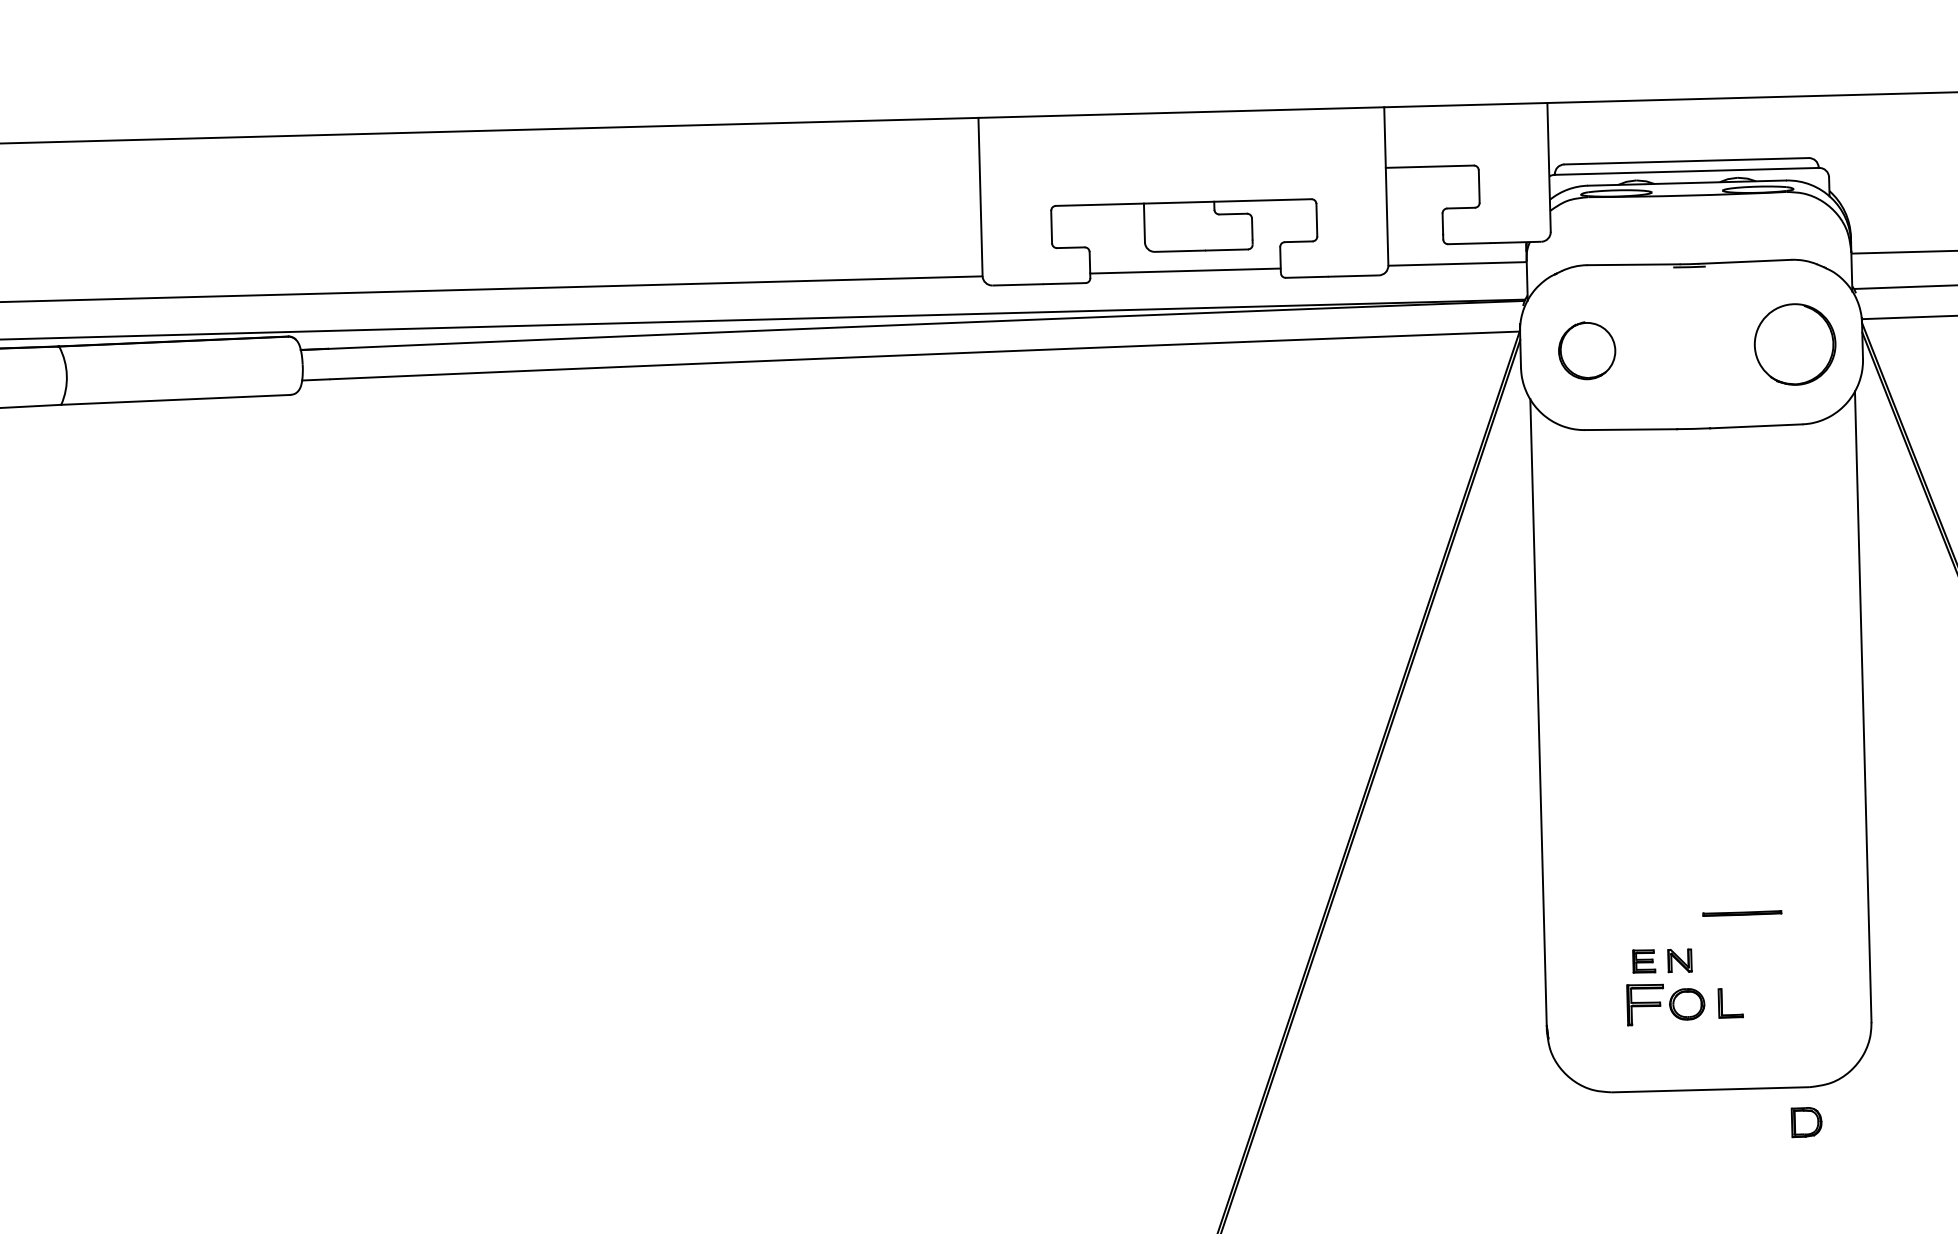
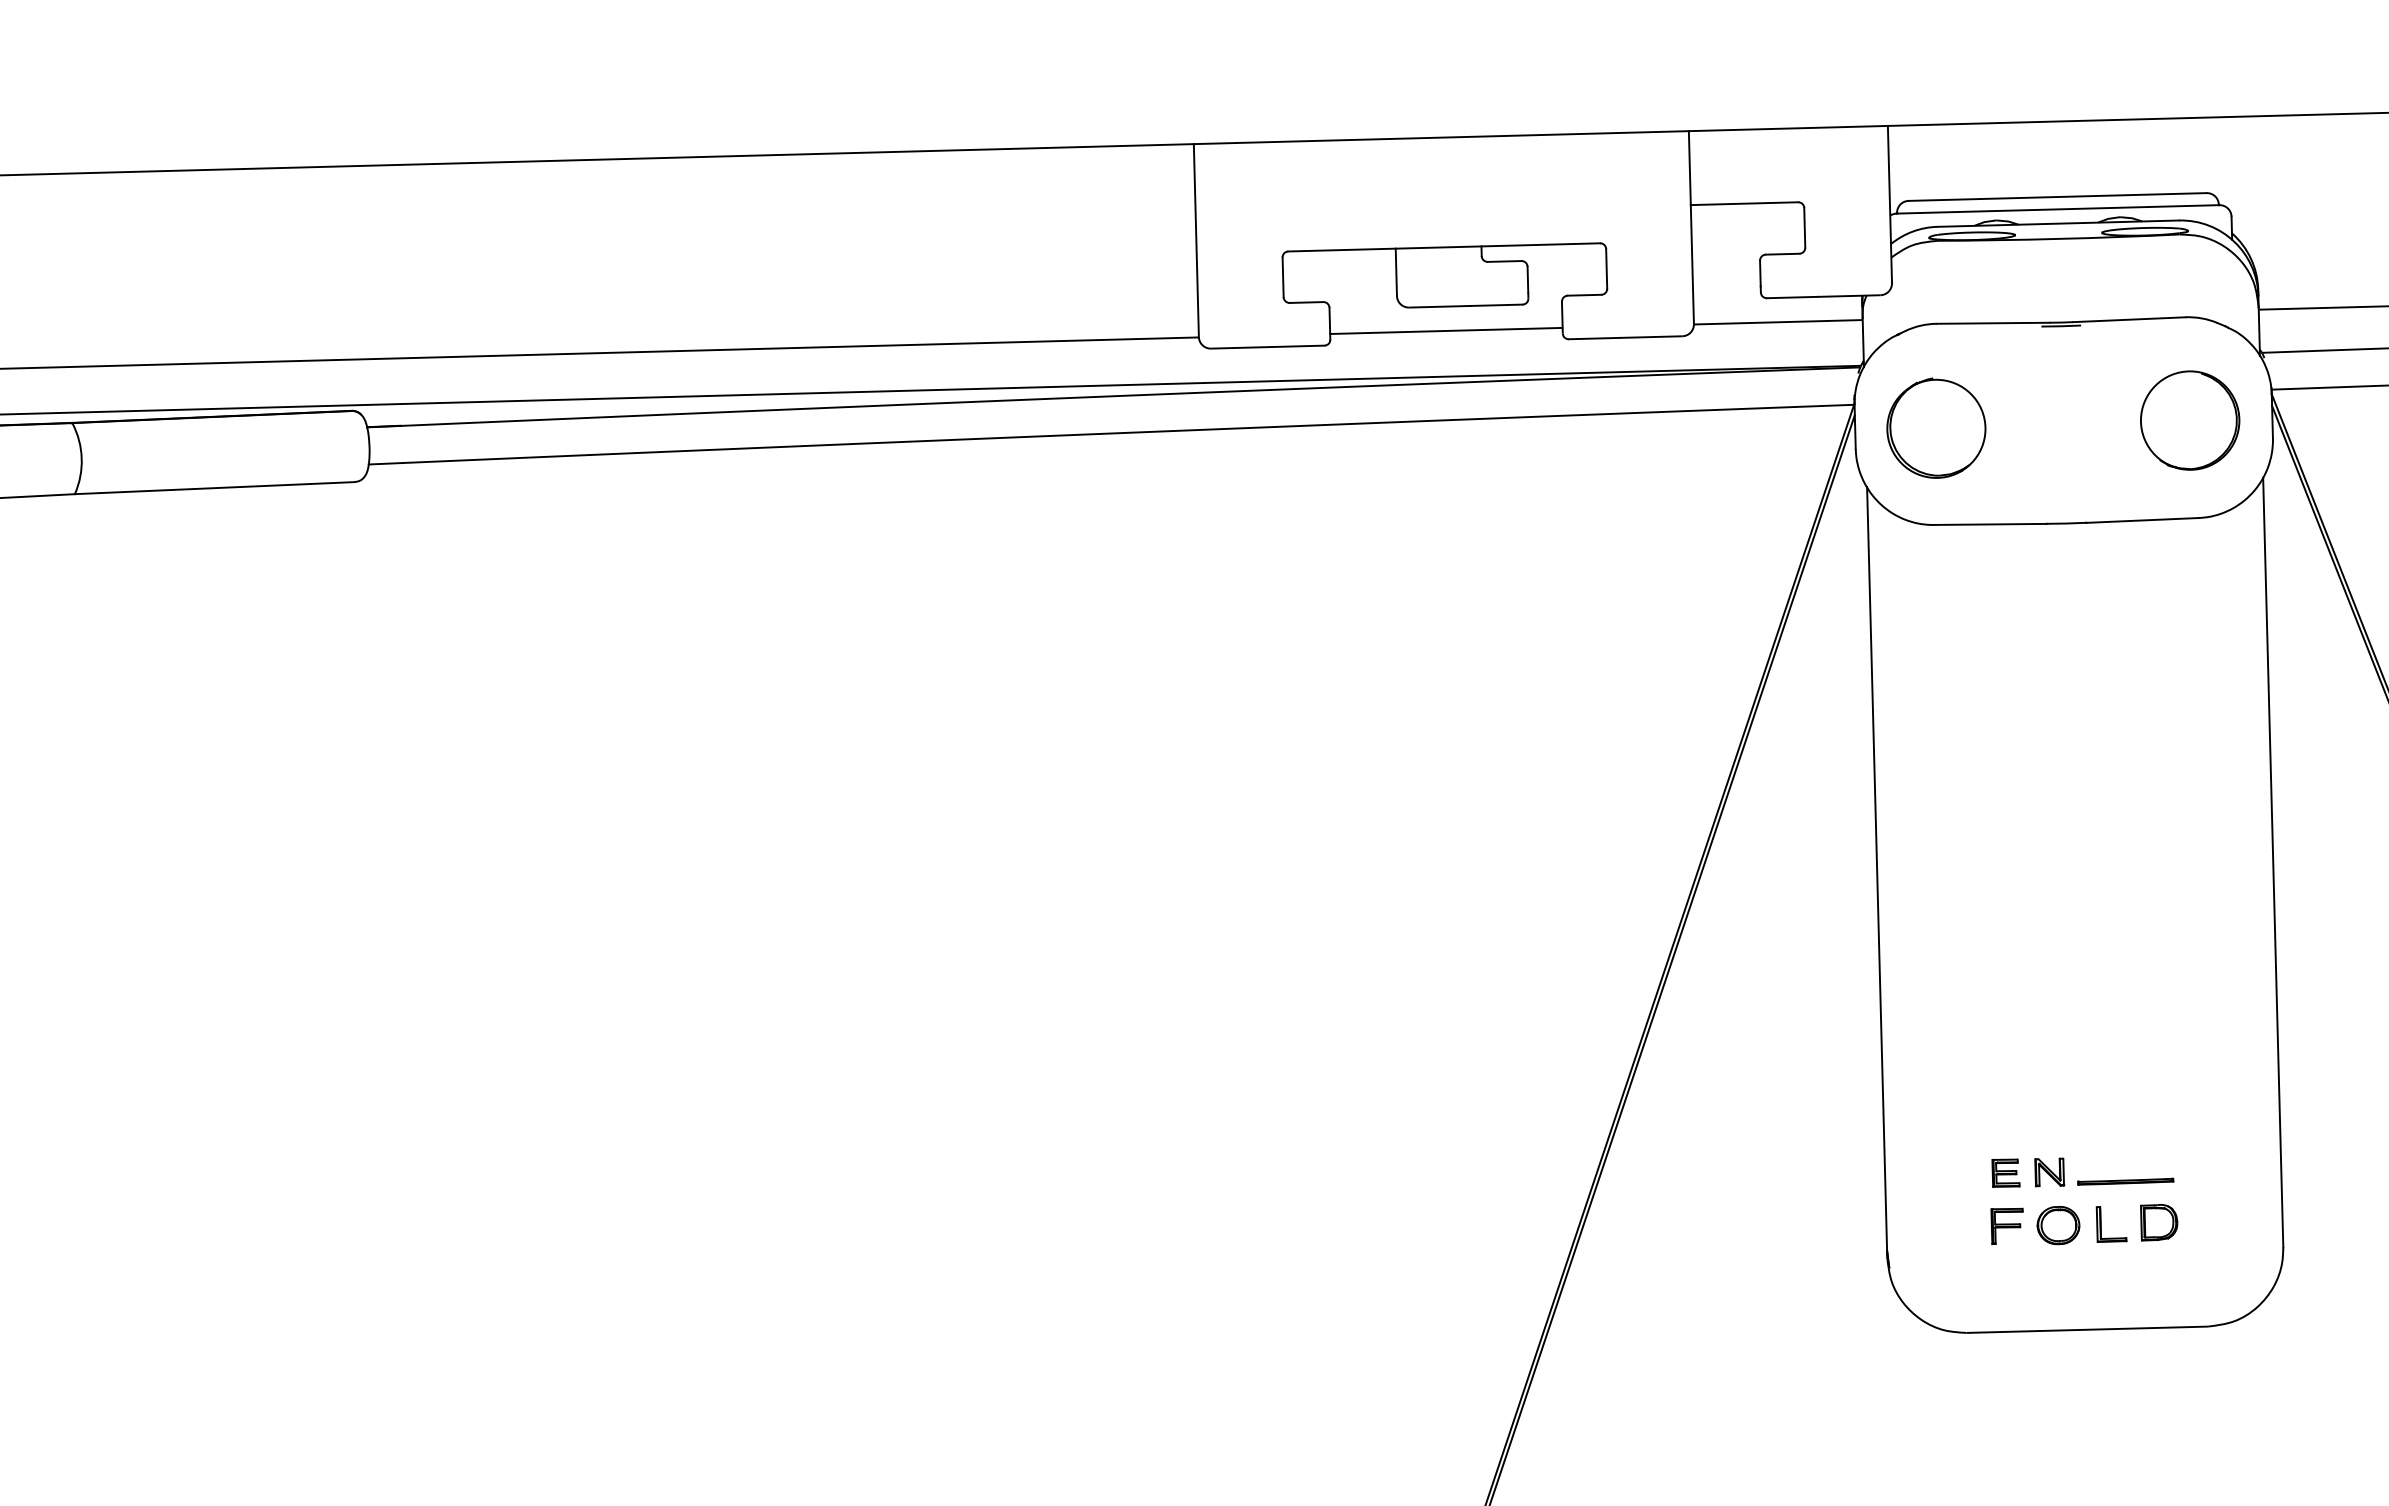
part: (1587, 350) -> (1936, 427), size x1.43
part: (1742, 913) -> (2125, 1181), moved
part: (1644, 1005) -> (2006, 1226), size x0.71
part: (1806, 1122) -> (2159, 1222), moved

